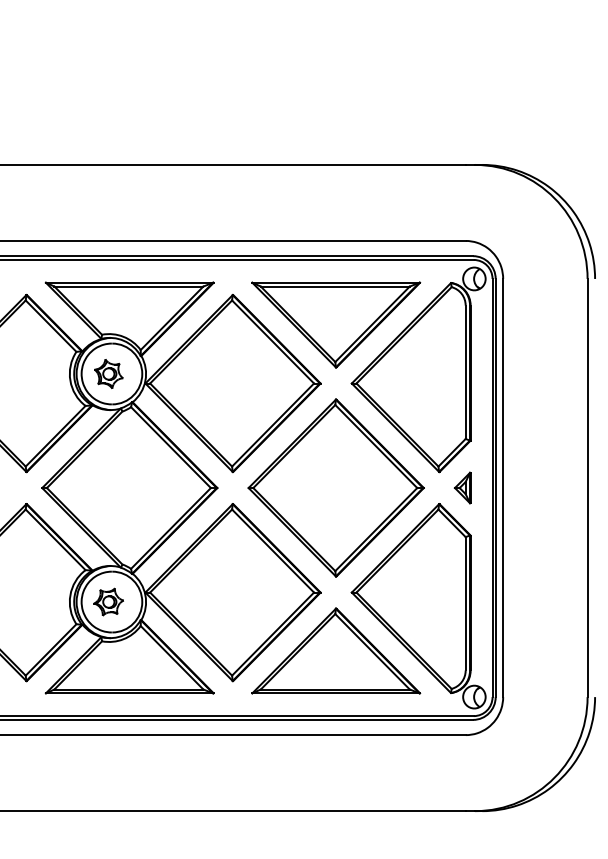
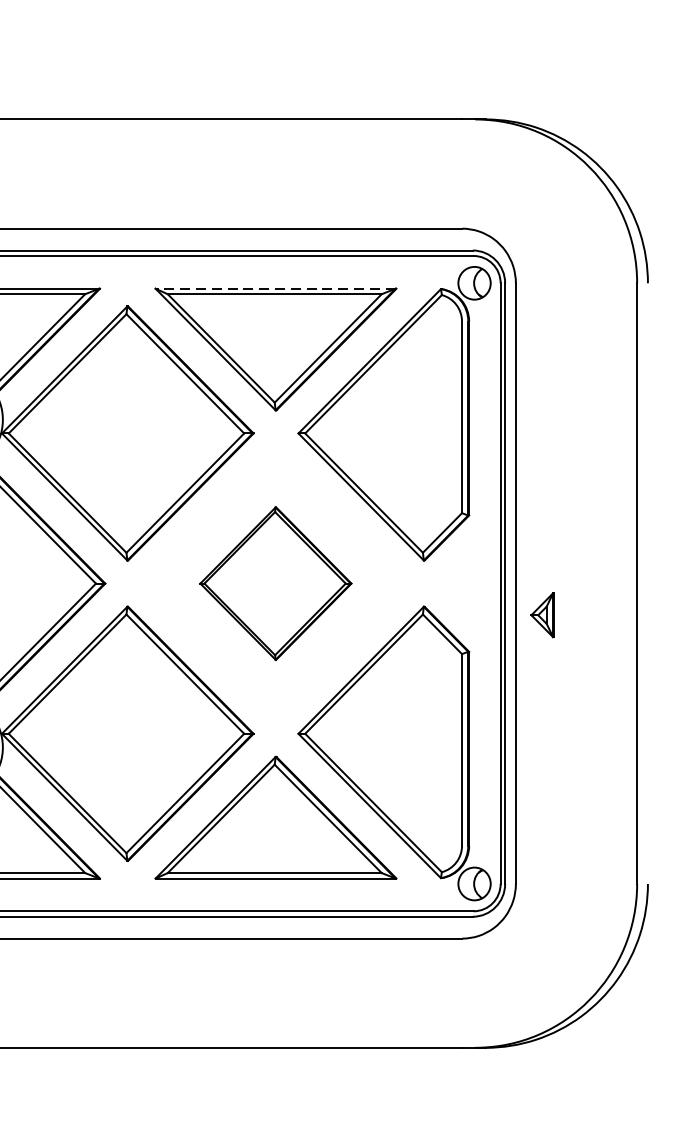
line: (335, 282) -> (275, 288), solid -> dashed
part: (335, 487) -> (275, 582), size x0.6
part: (462, 487) -> (542, 614), moved

